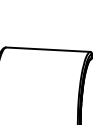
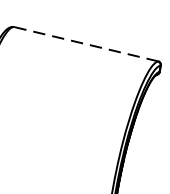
line: (48, 49) -> (86, 43), solid -> dashed

